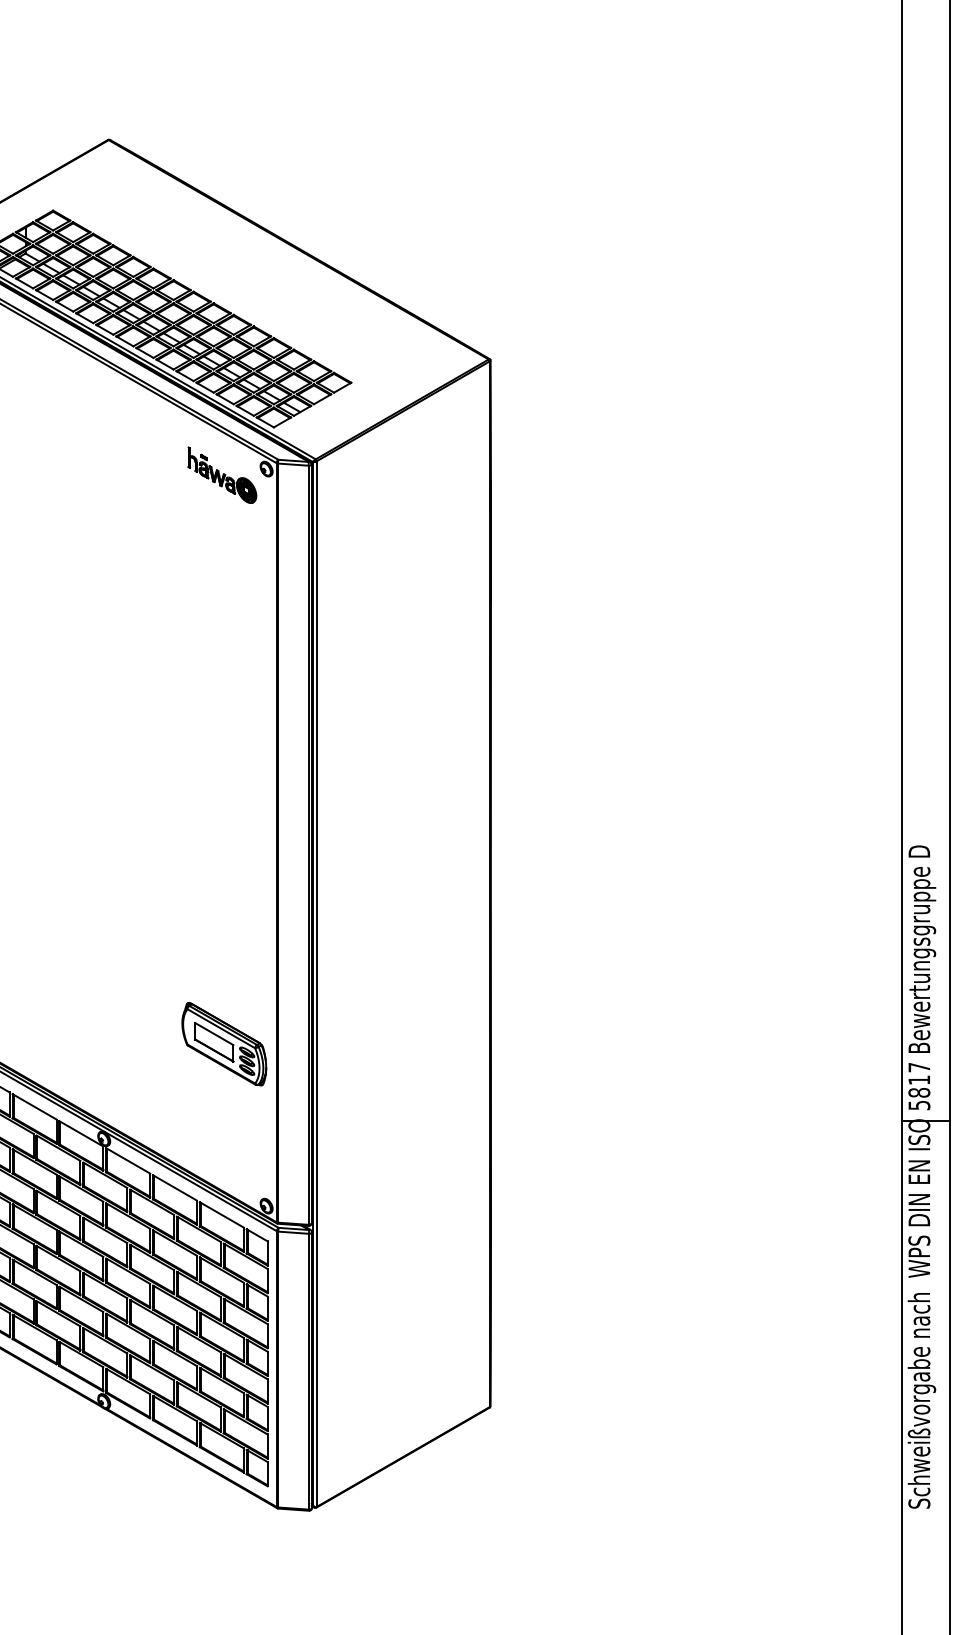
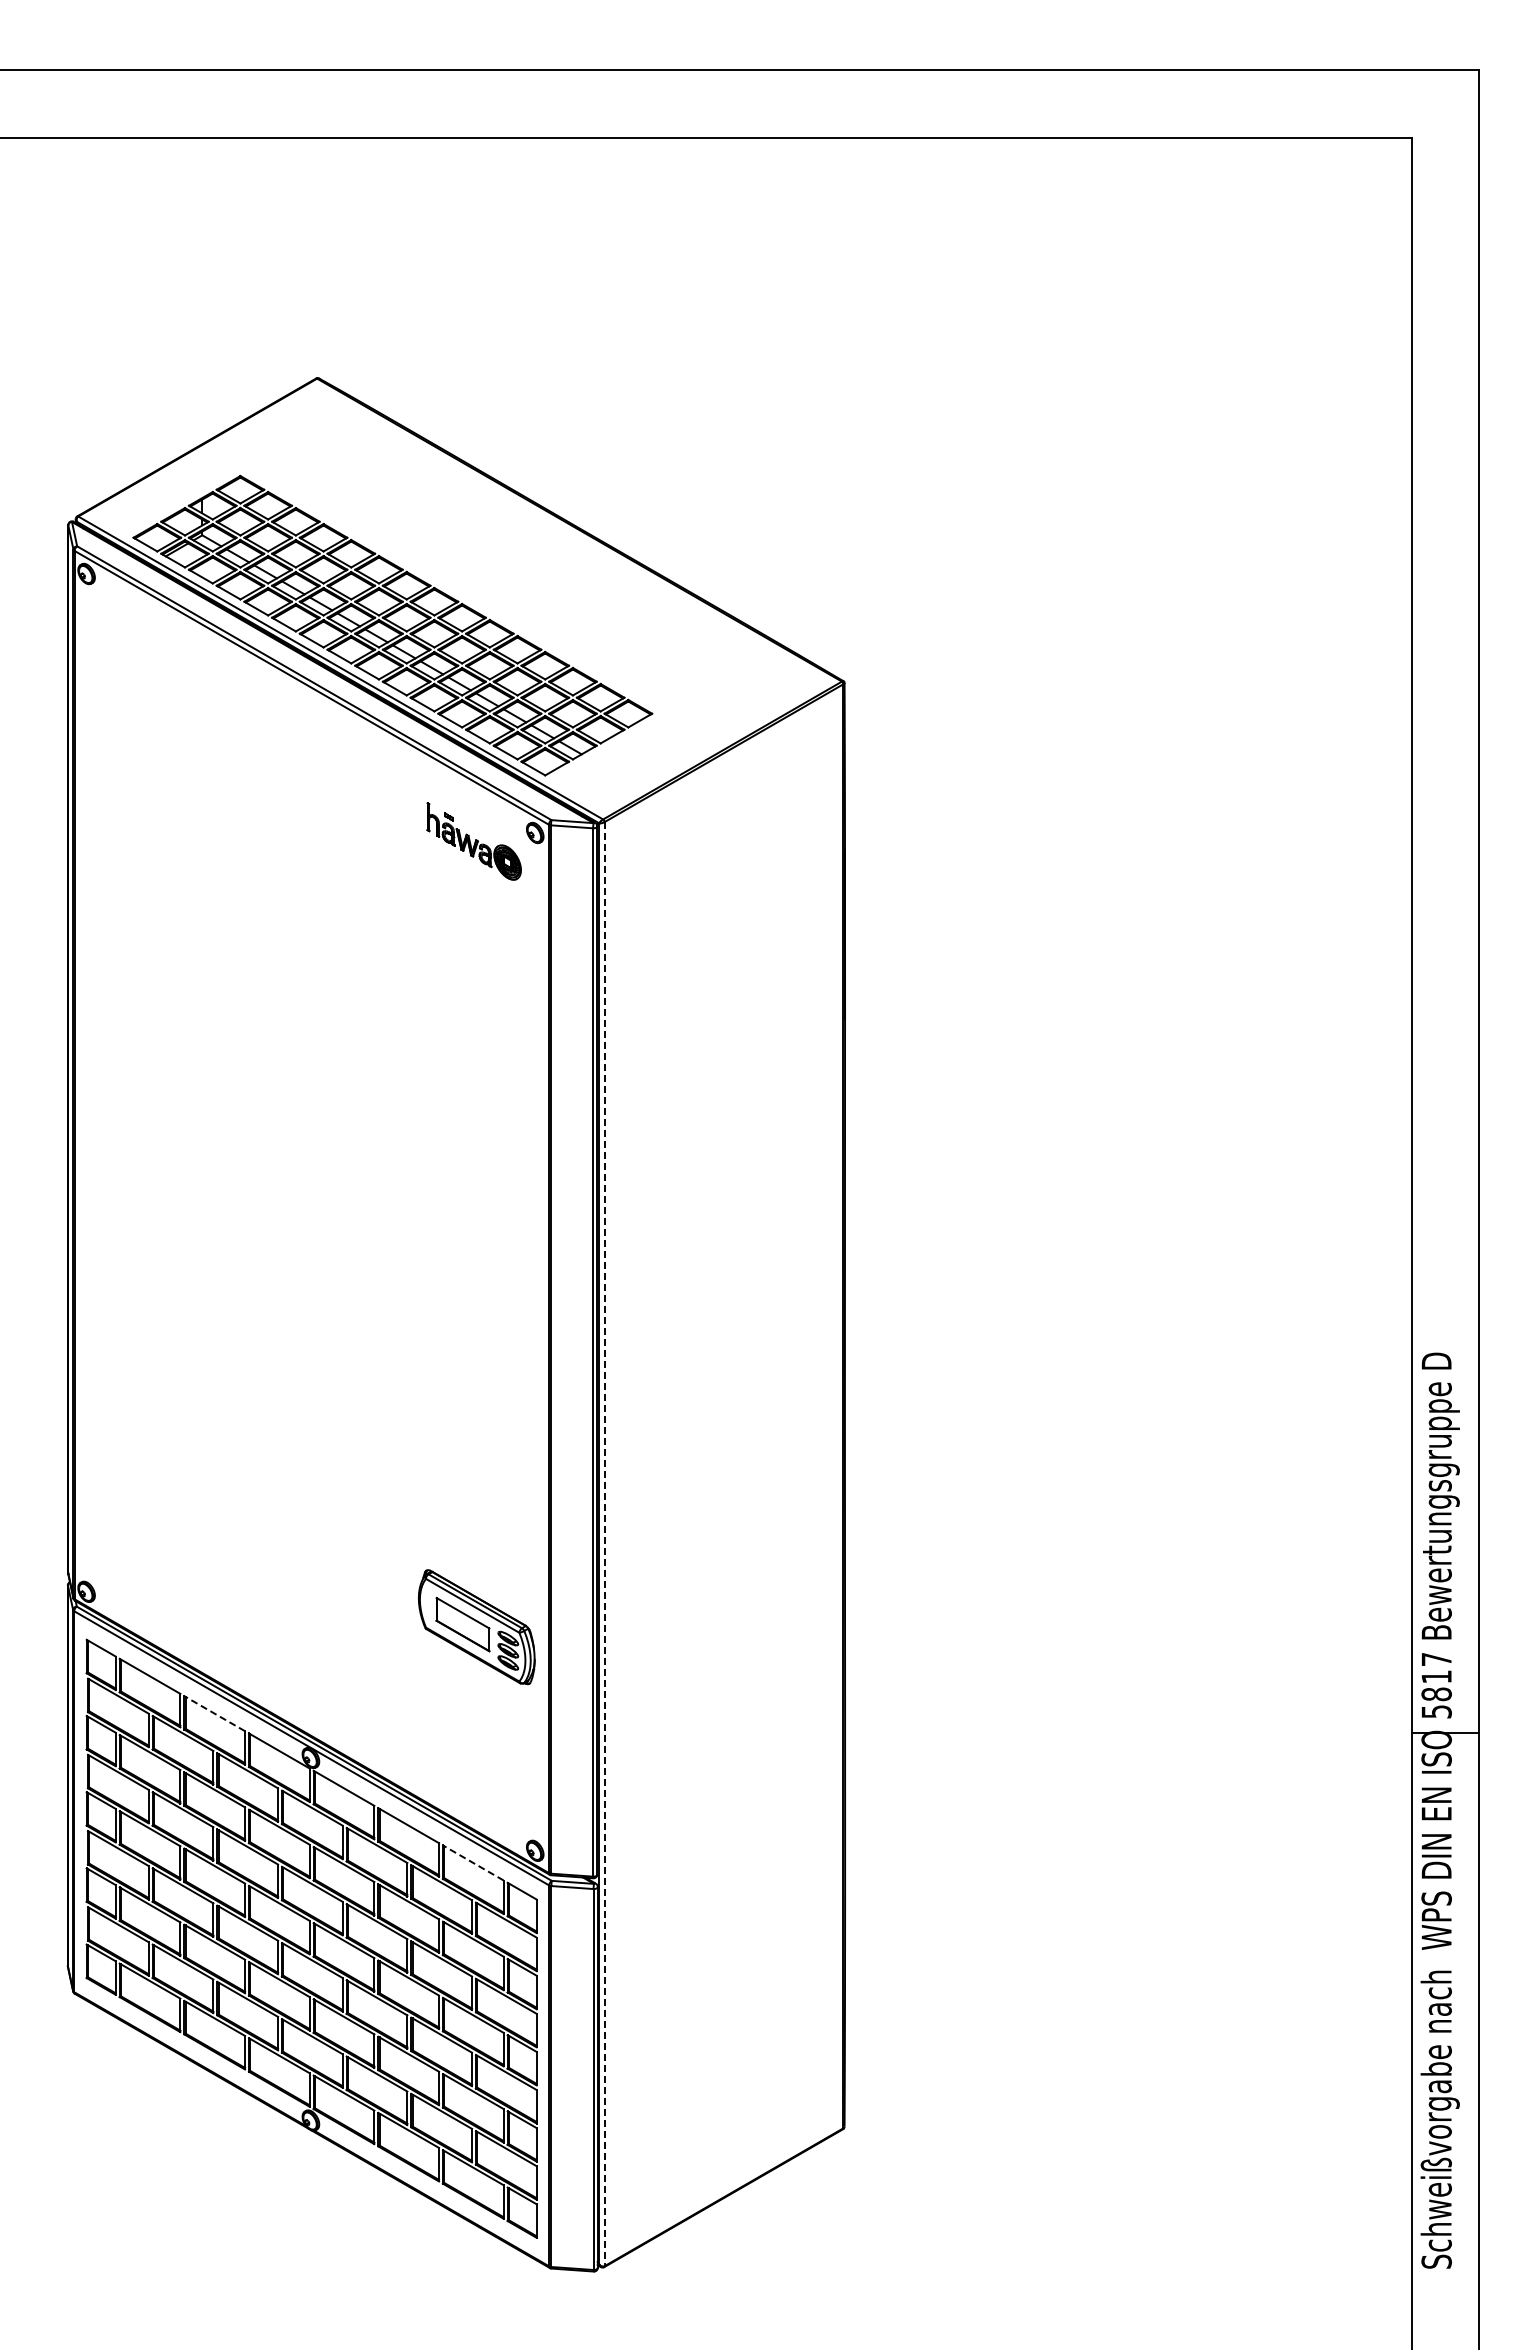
line: (316, 984) -> (604, 1544), solid -> dashed
line: (34, 1106) -> (214, 1713), solid -> dashed
line: (221, 1214) -> (472, 1862), solid -> dashed

